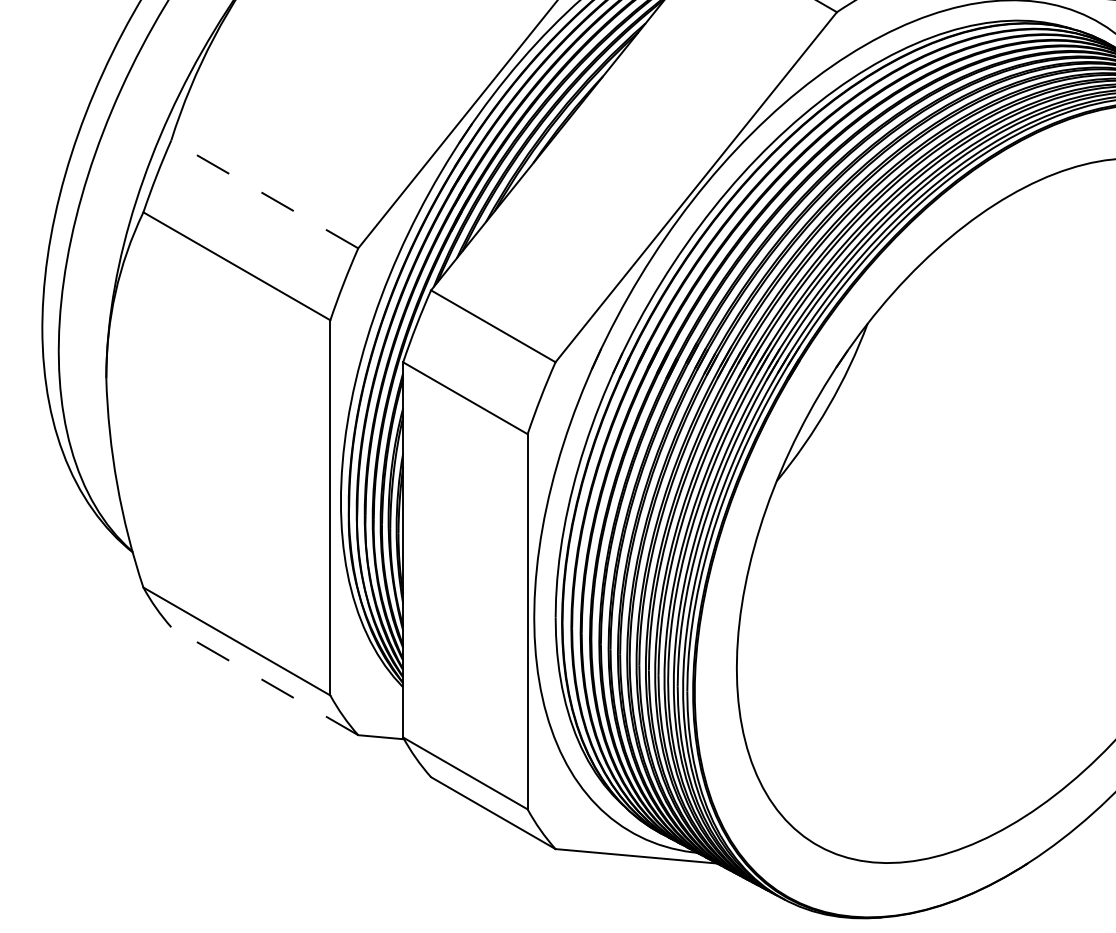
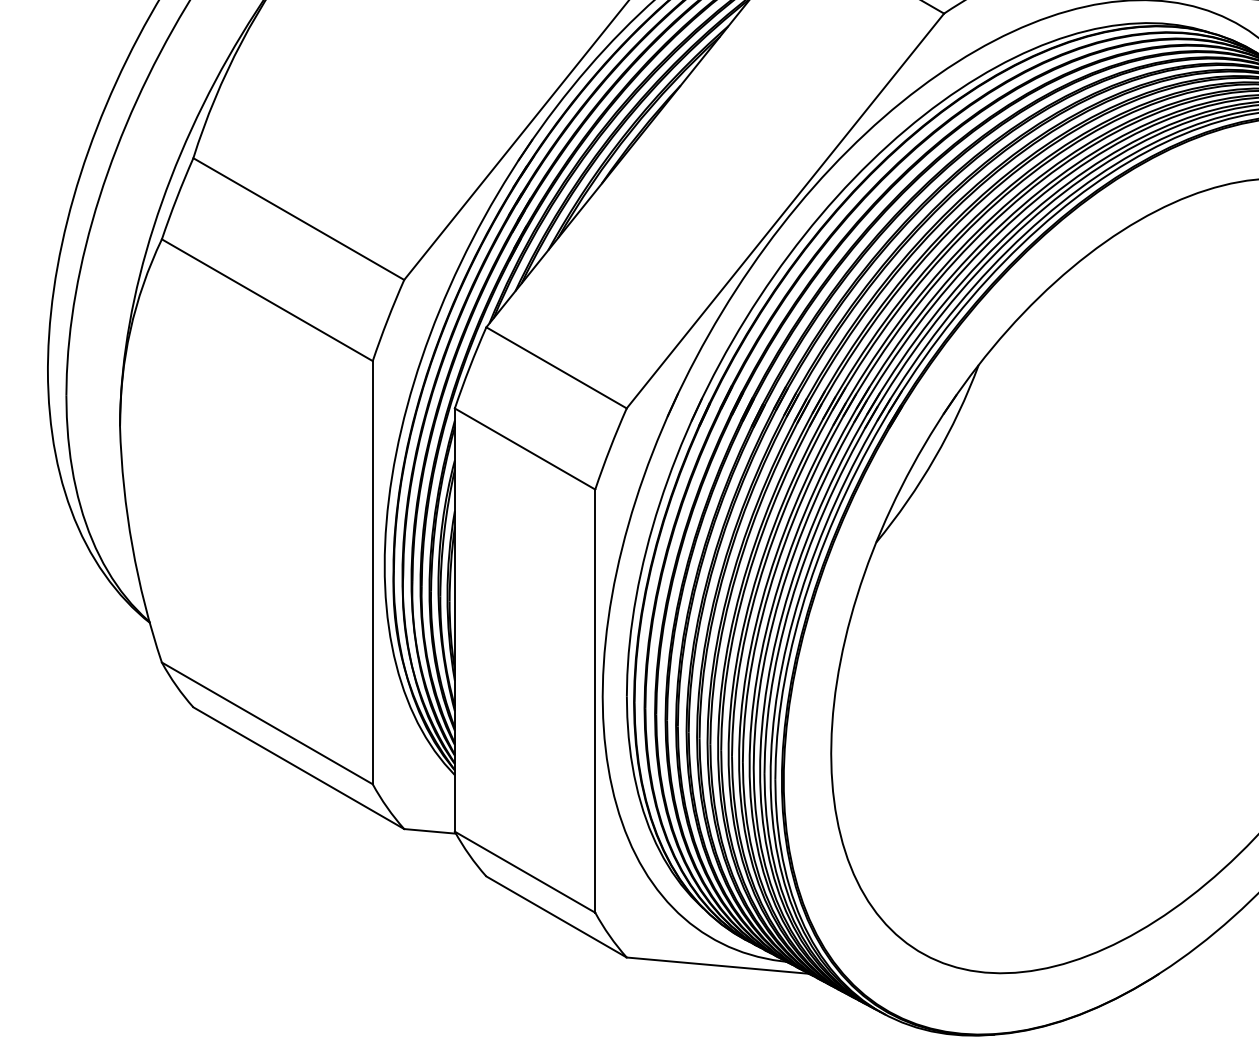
line: (264, 194) -> (298, 219), dashed -> solid
line: (264, 681) -> (298, 768), dashed -> solid

